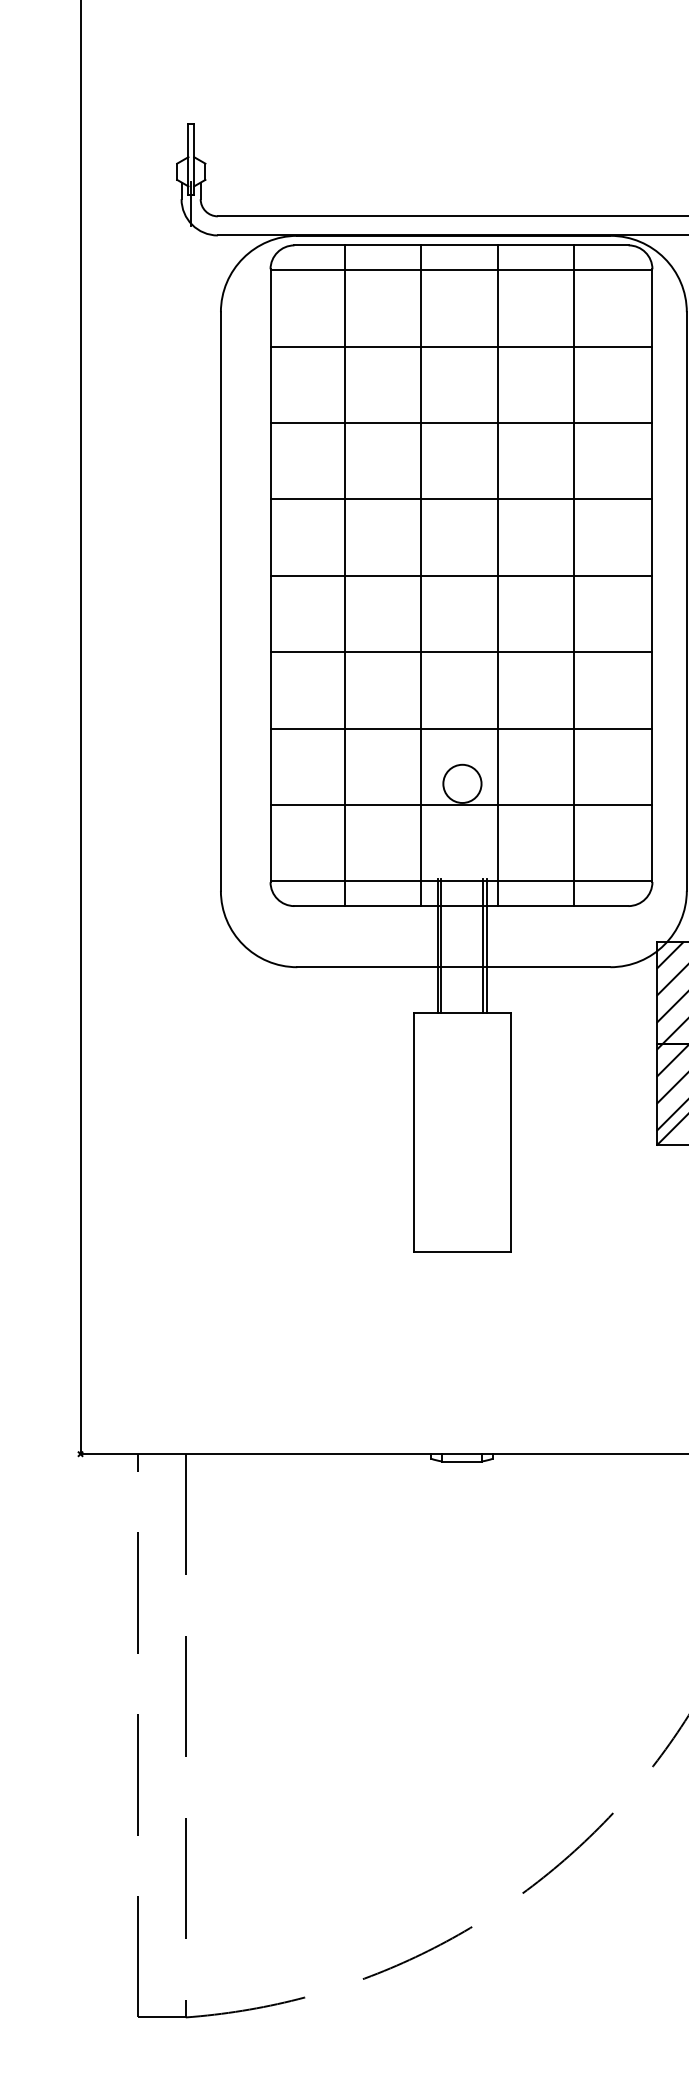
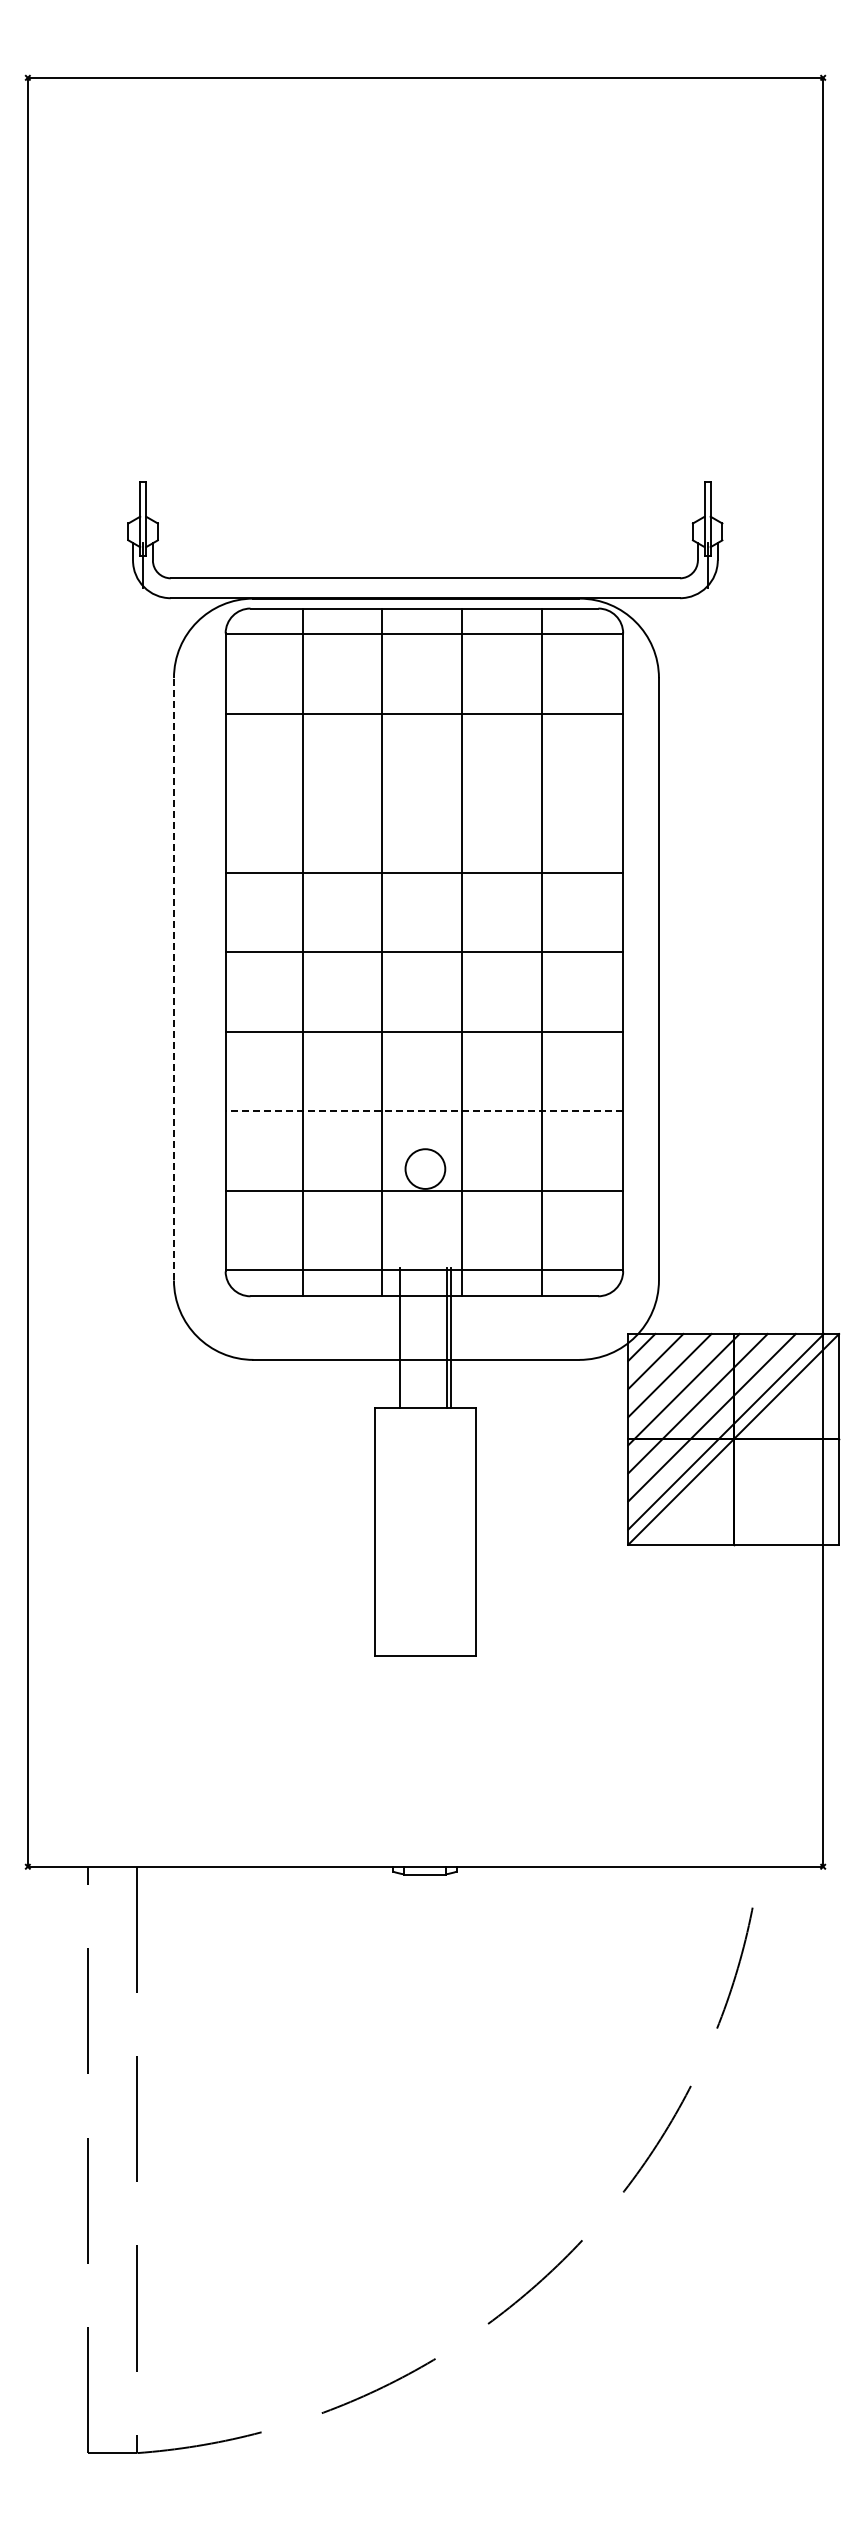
line: (461, 423) -> (424, 793), removed
line: (220, 600) -> (173, 978), solid -> dashed
line: (461, 728) -> (424, 1111), solid -> dashed
line: (441, 945) -> (403, 1337), removed

